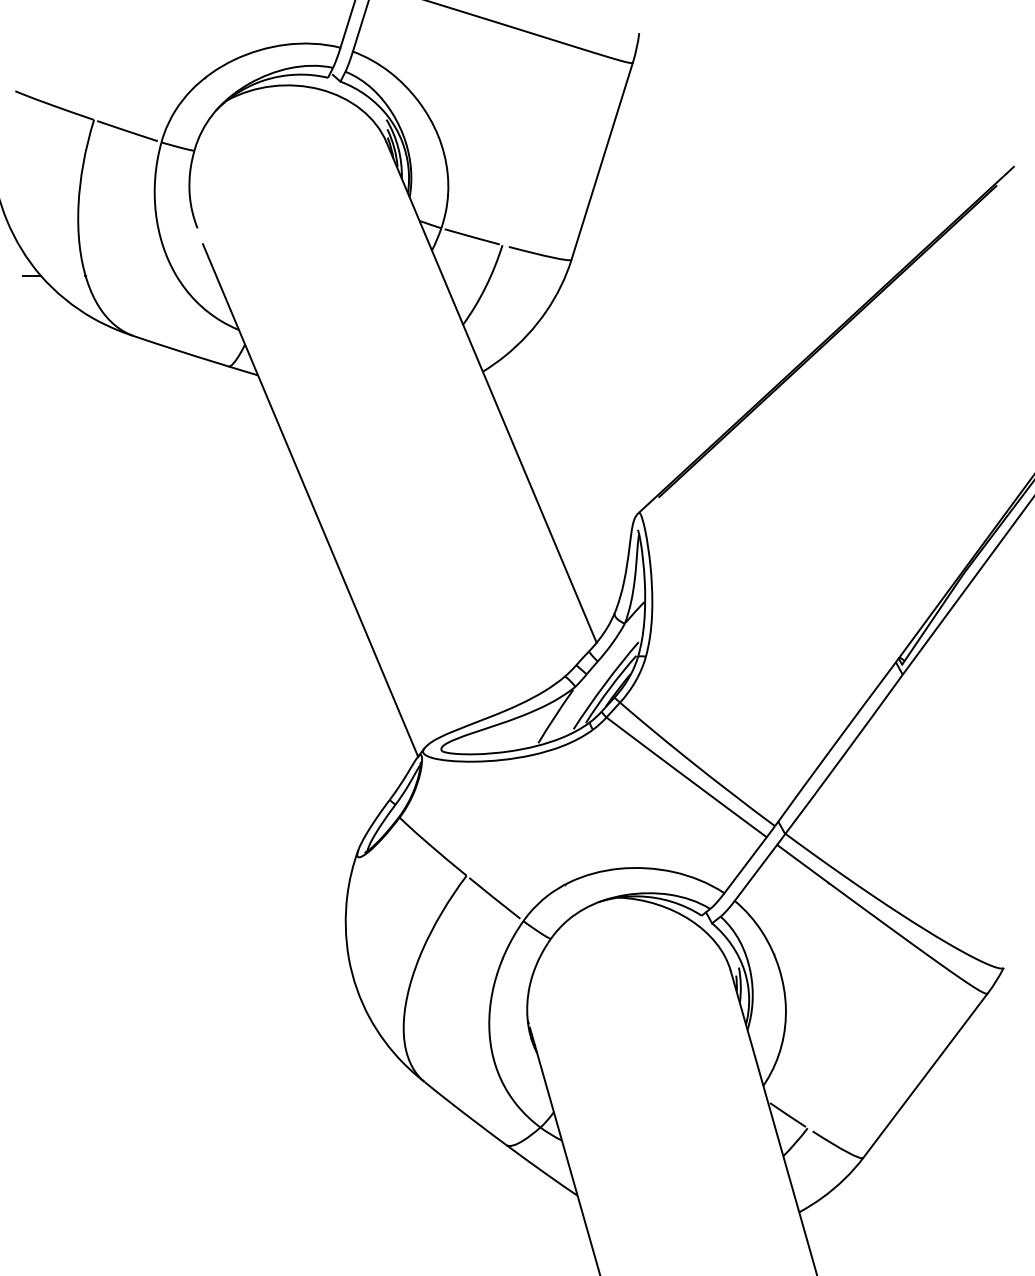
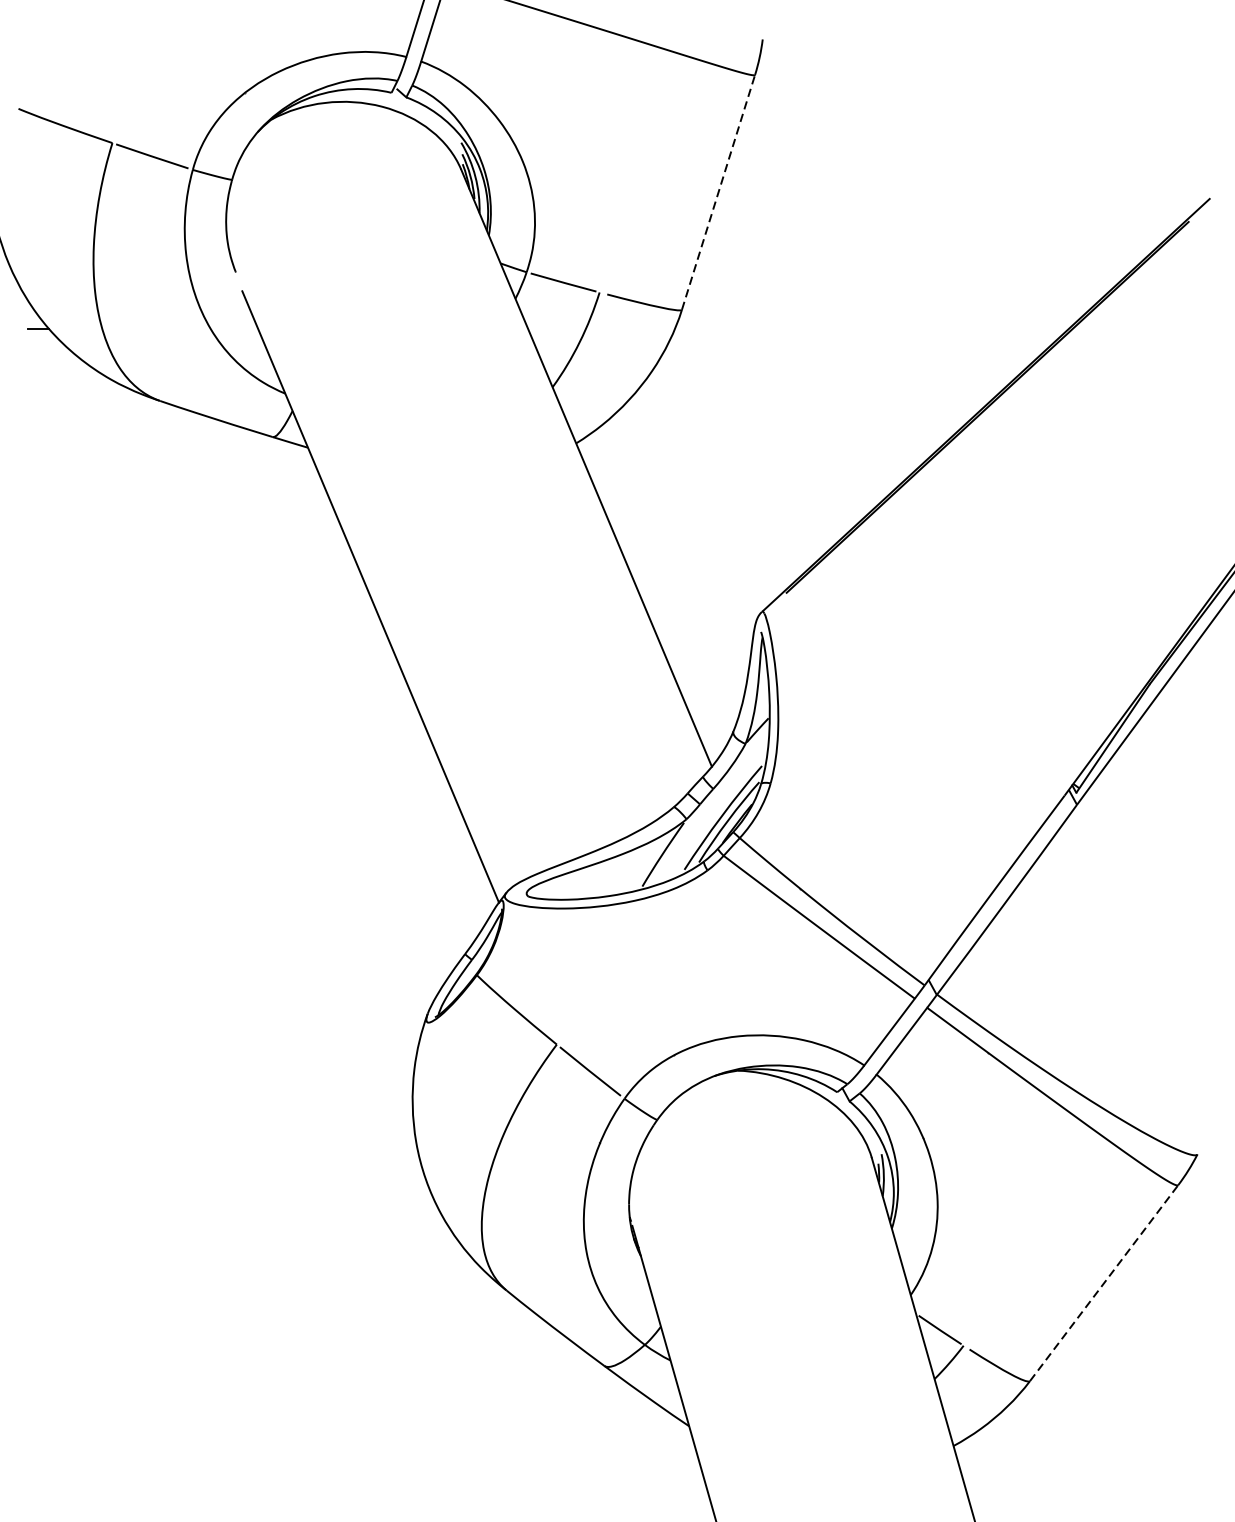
line: (602, 160) -> (718, 191), solid -> dashed
line: (925, 1075) -> (1104, 1282), solid -> dashed

